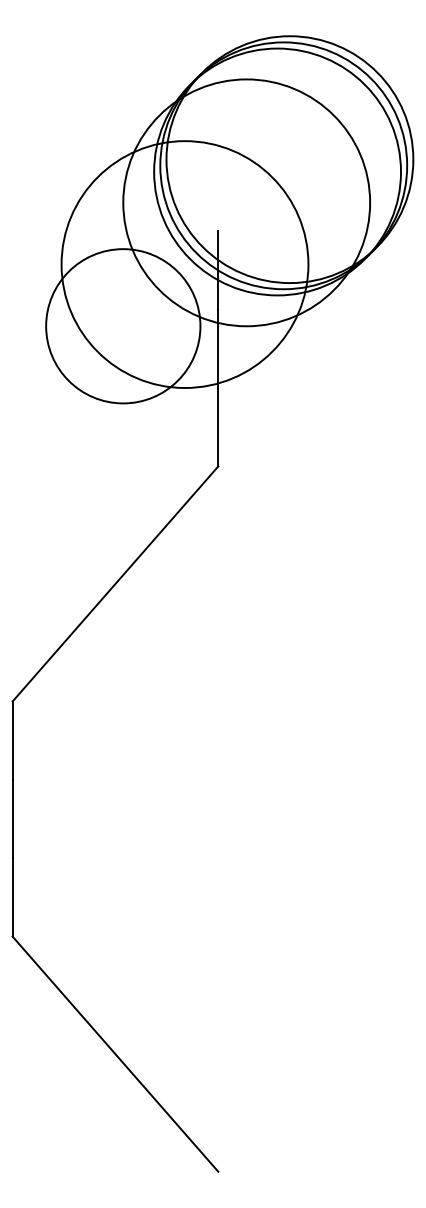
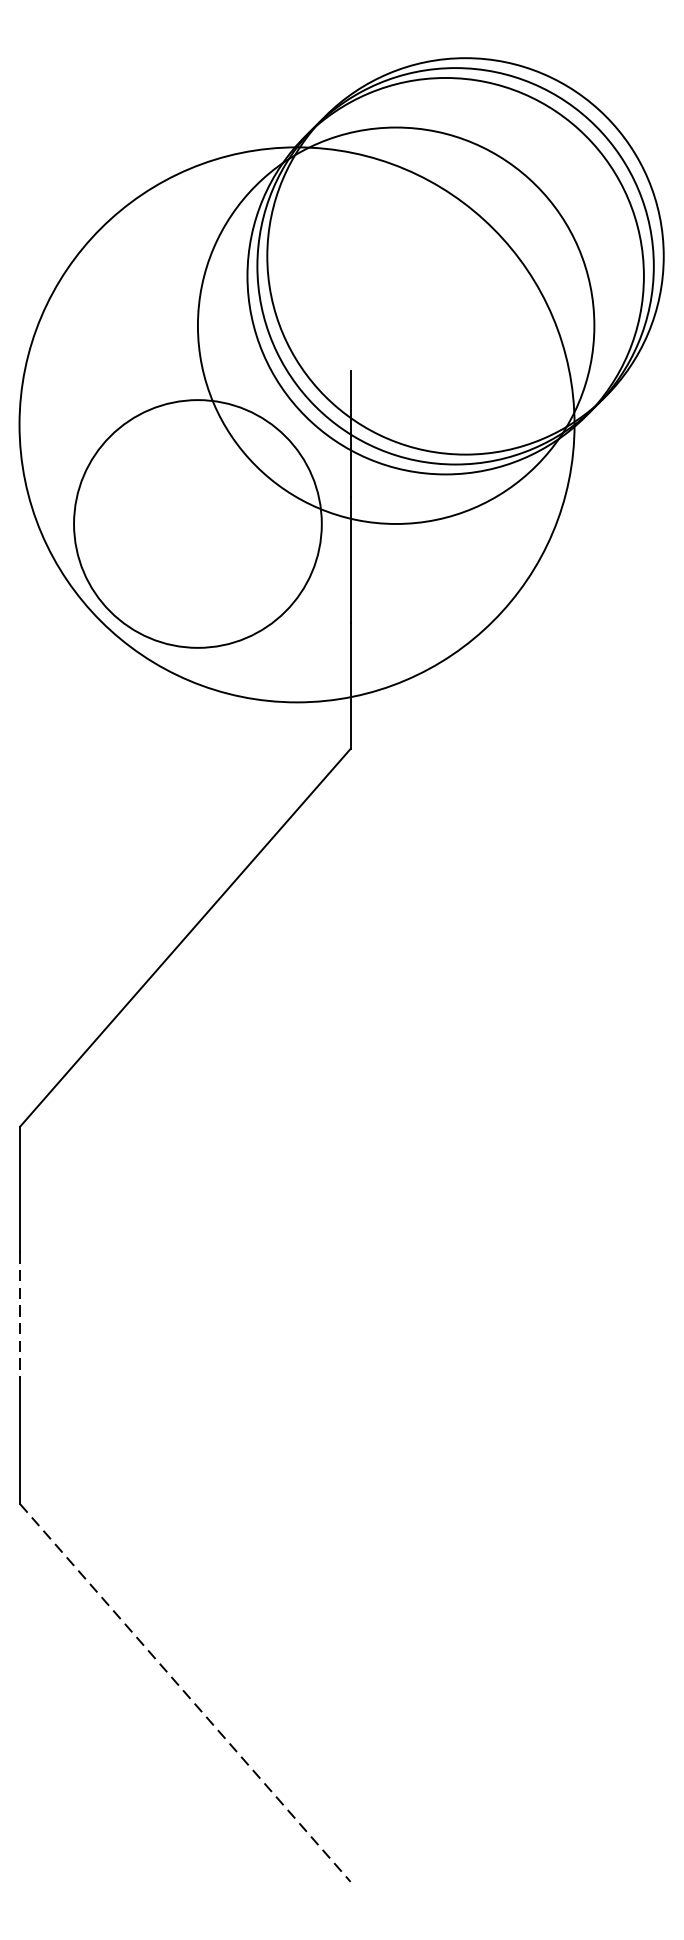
circle: (184, 264) -> (296, 424), size x1.4
line: (12, 819) -> (19, 1316), solid -> dashed
line: (115, 1054) -> (185, 1693), solid -> dashed

